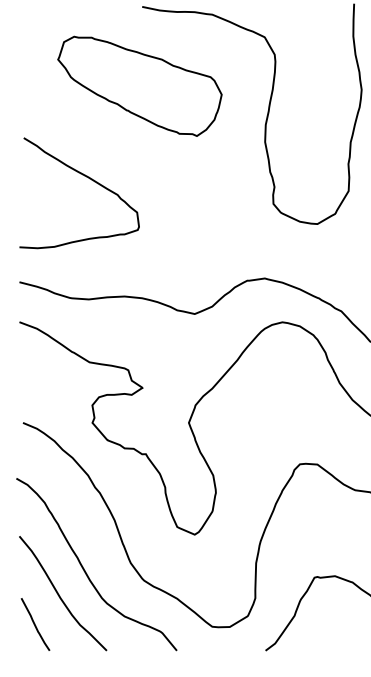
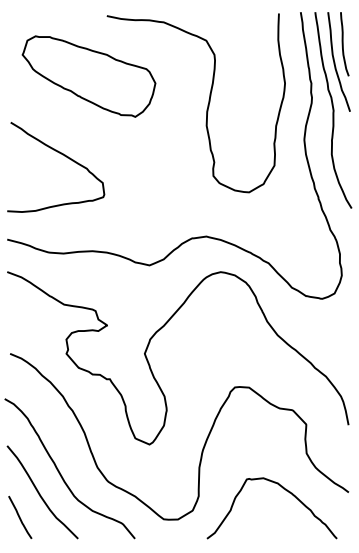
part: (139, 86) -> (88, 76), moved

